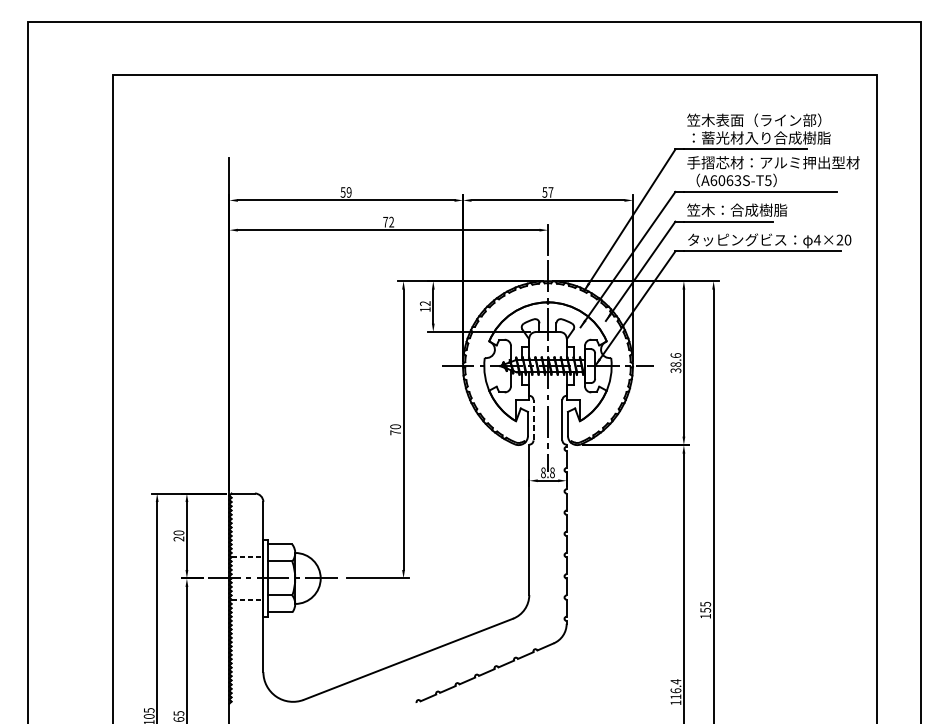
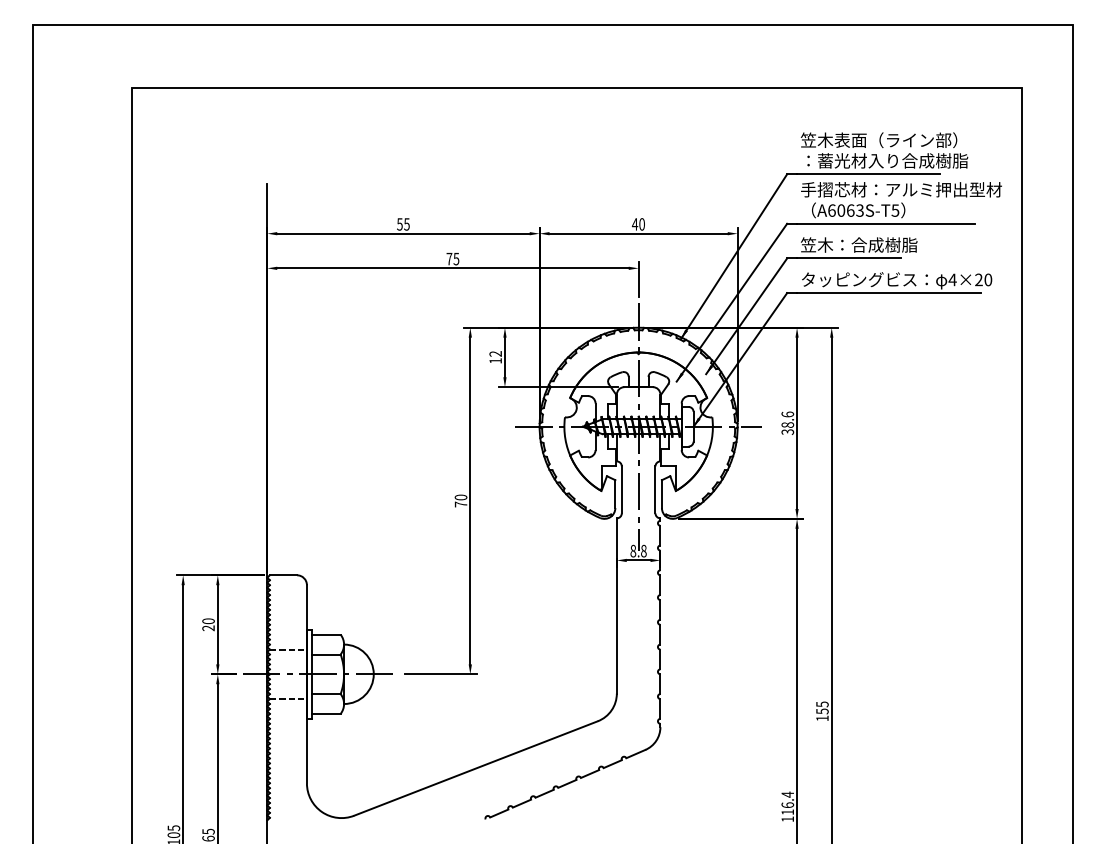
text: (348, 192) -> (406, 224), 59 -> 55
text: (547, 192) -> (637, 224), 57 -> 40
text: (391, 221) -> (456, 258), 72 -> 75
line: (533, 419) -> (621, 489), dashed -> solid

